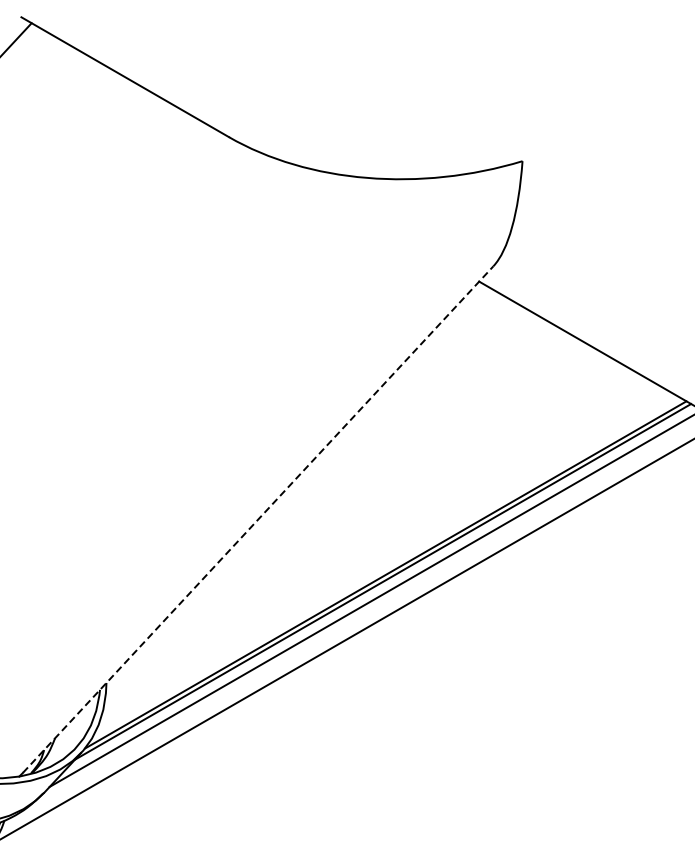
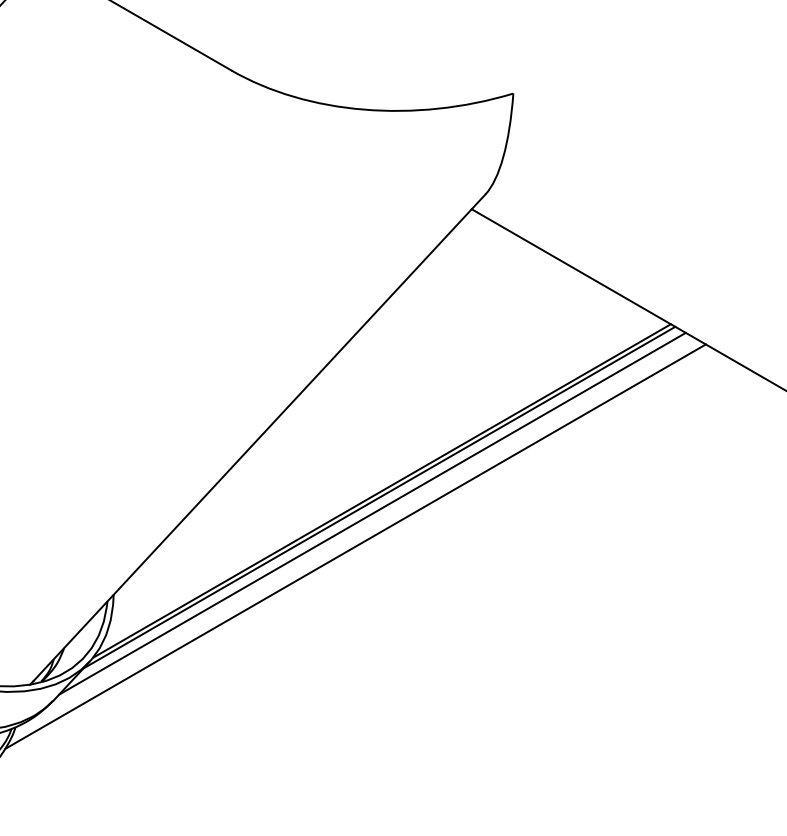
line: (258, 519) -> (259, 437), dashed -> solid

